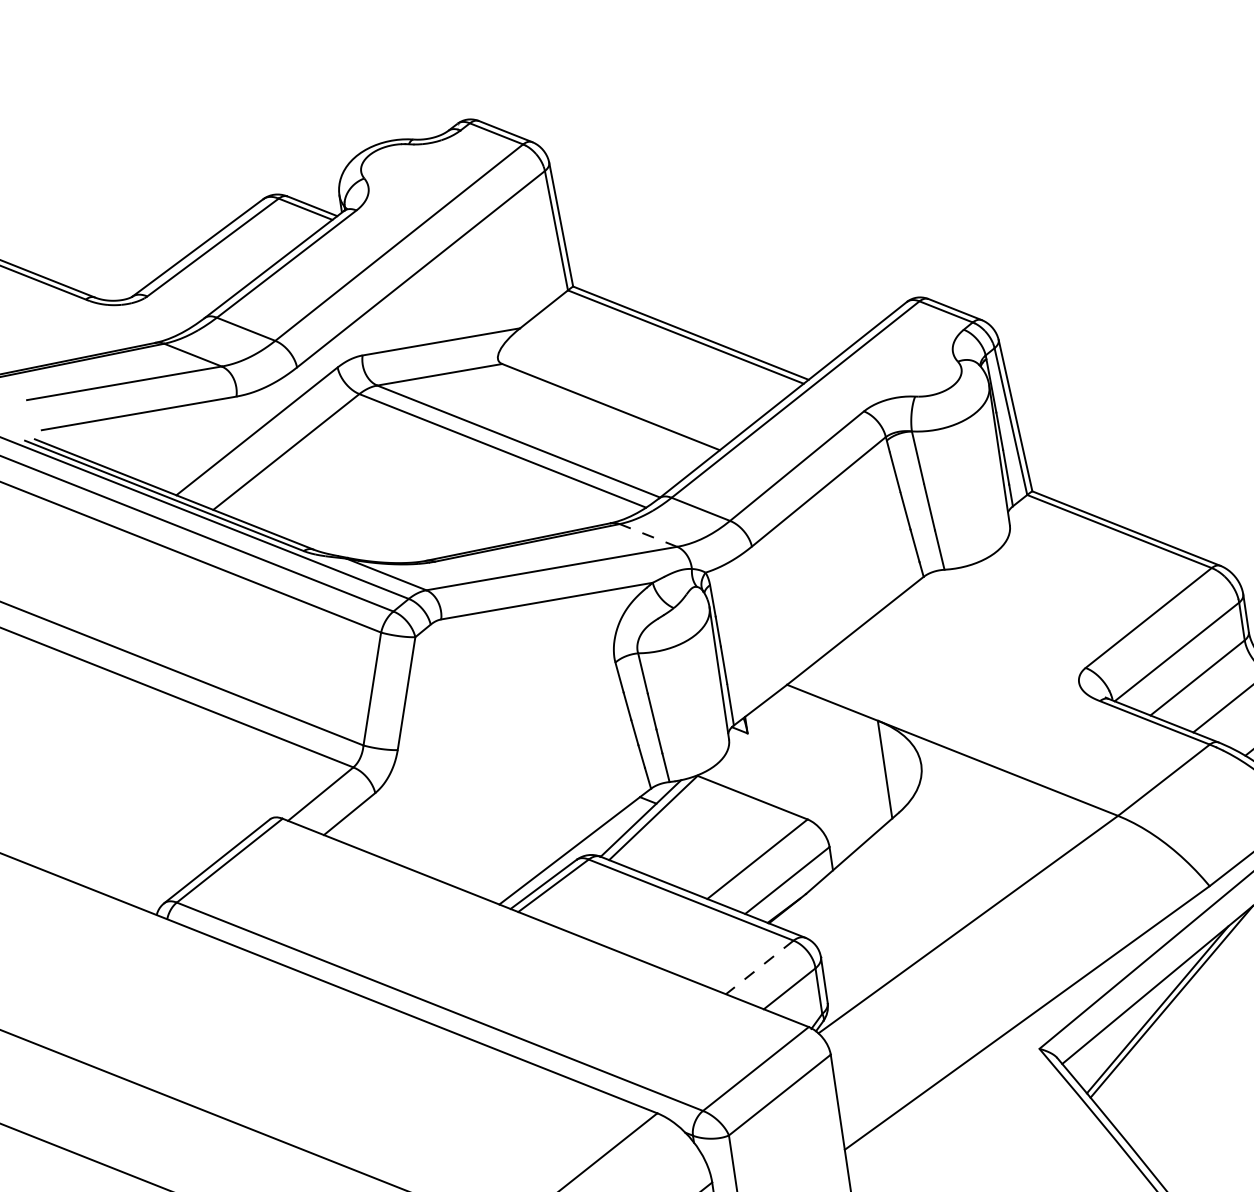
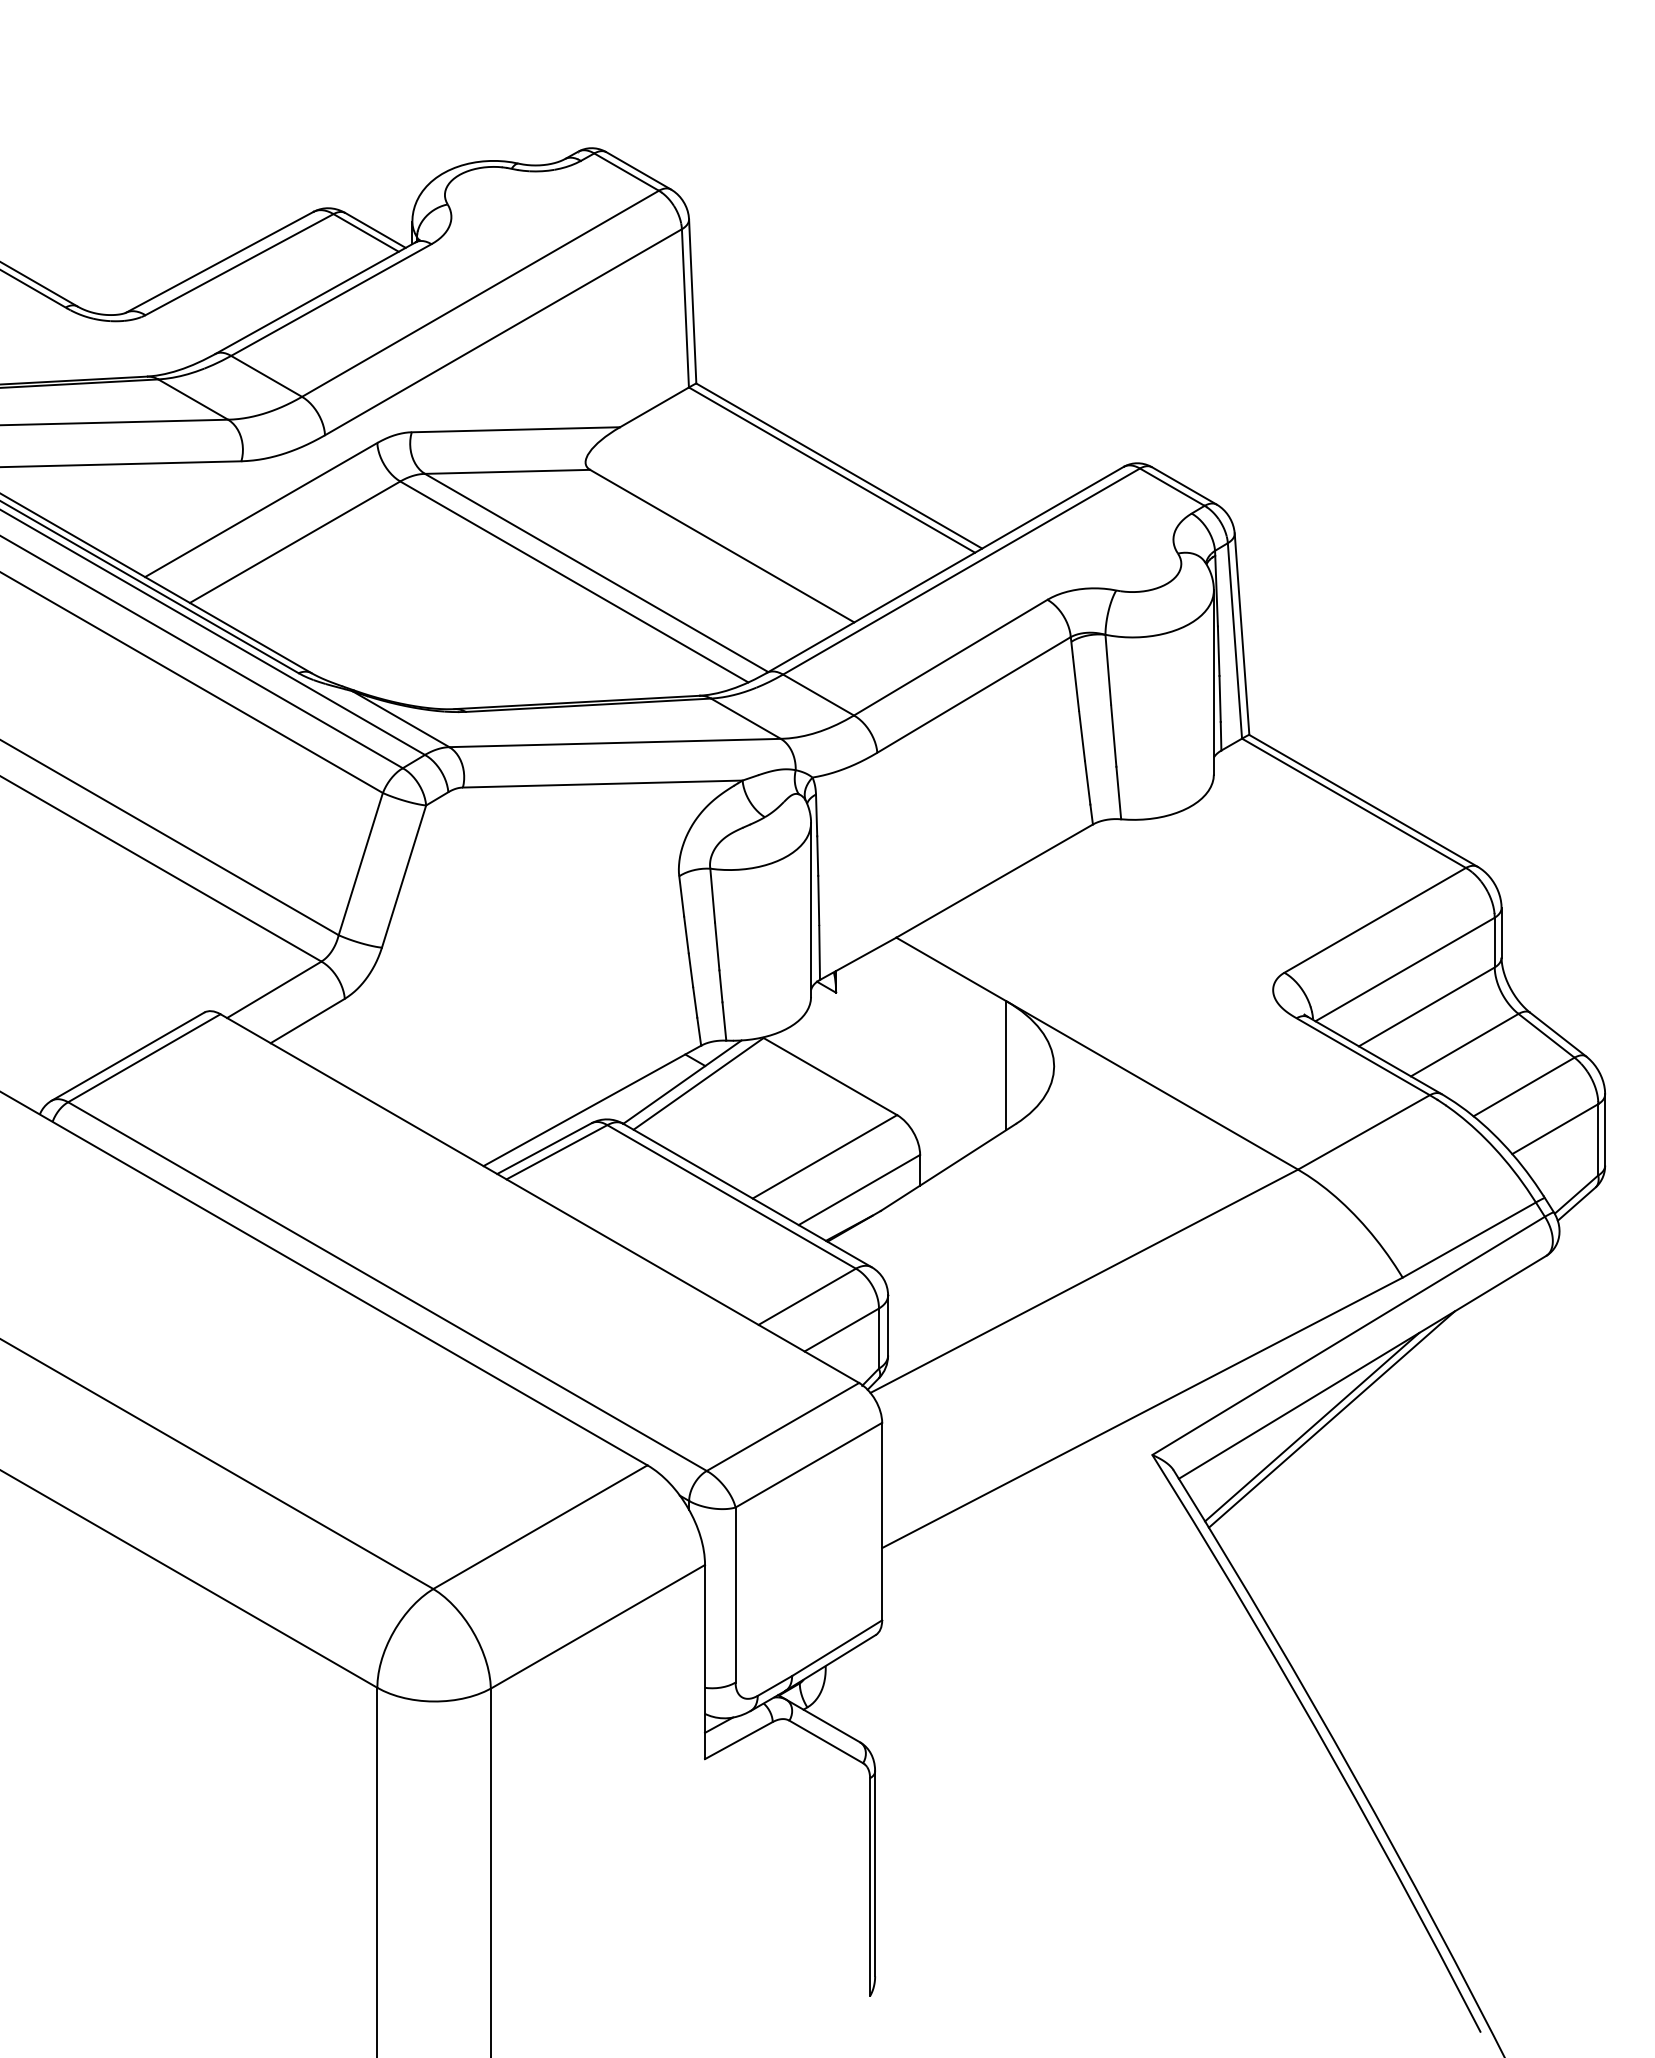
line: (648, 535) -> (745, 718), dashed -> solid
line: (759, 968) -> (806, 1297), dashed -> solid

